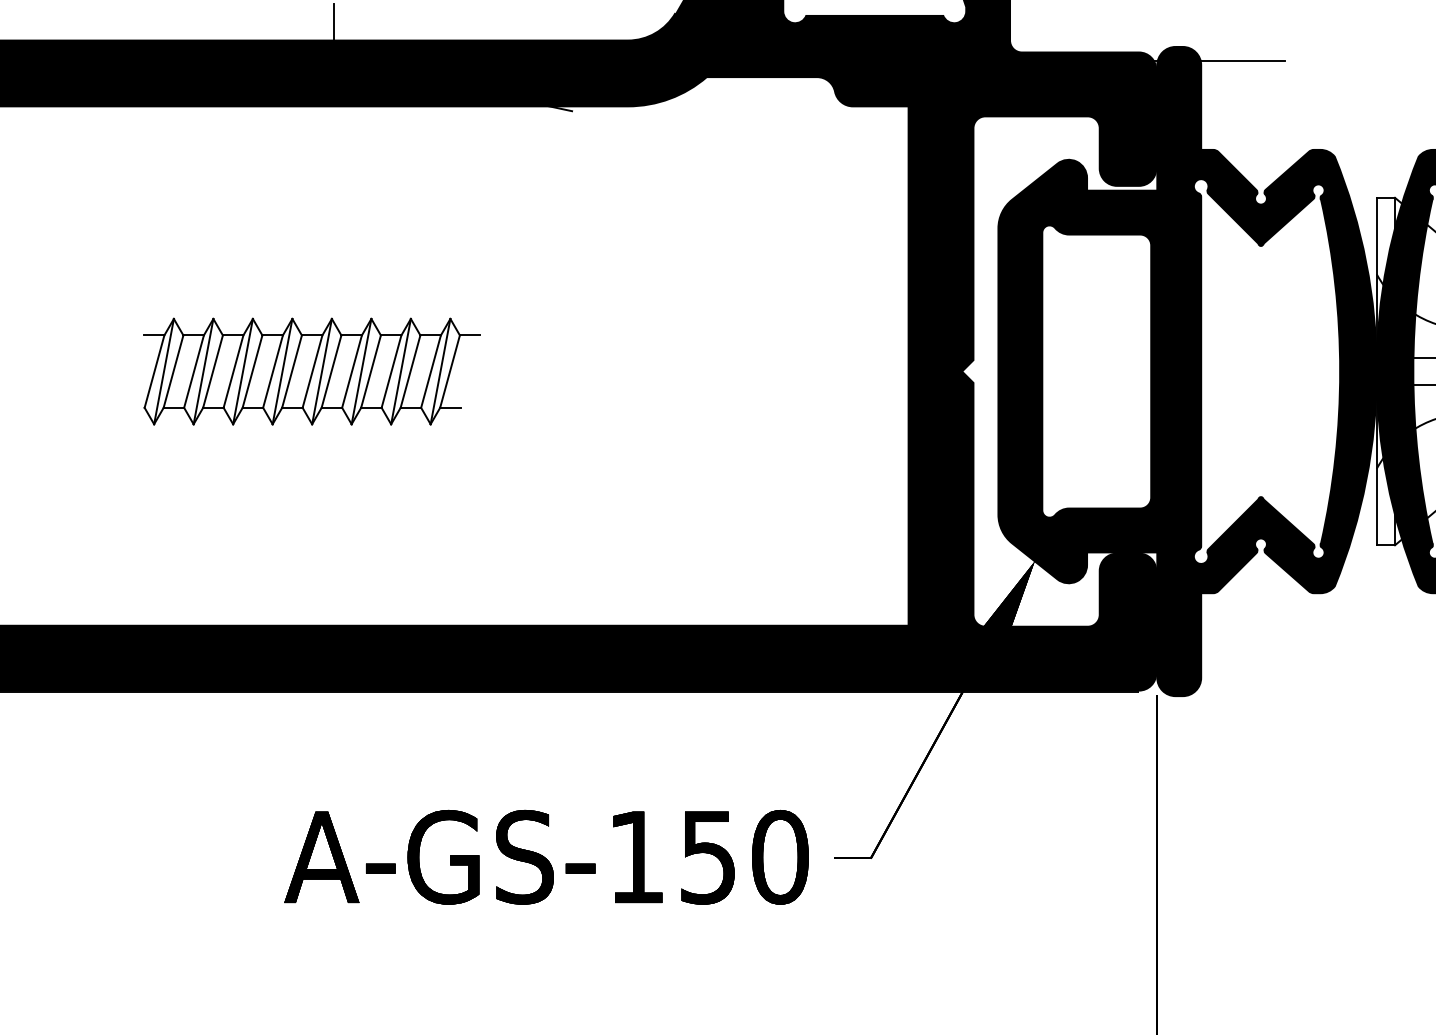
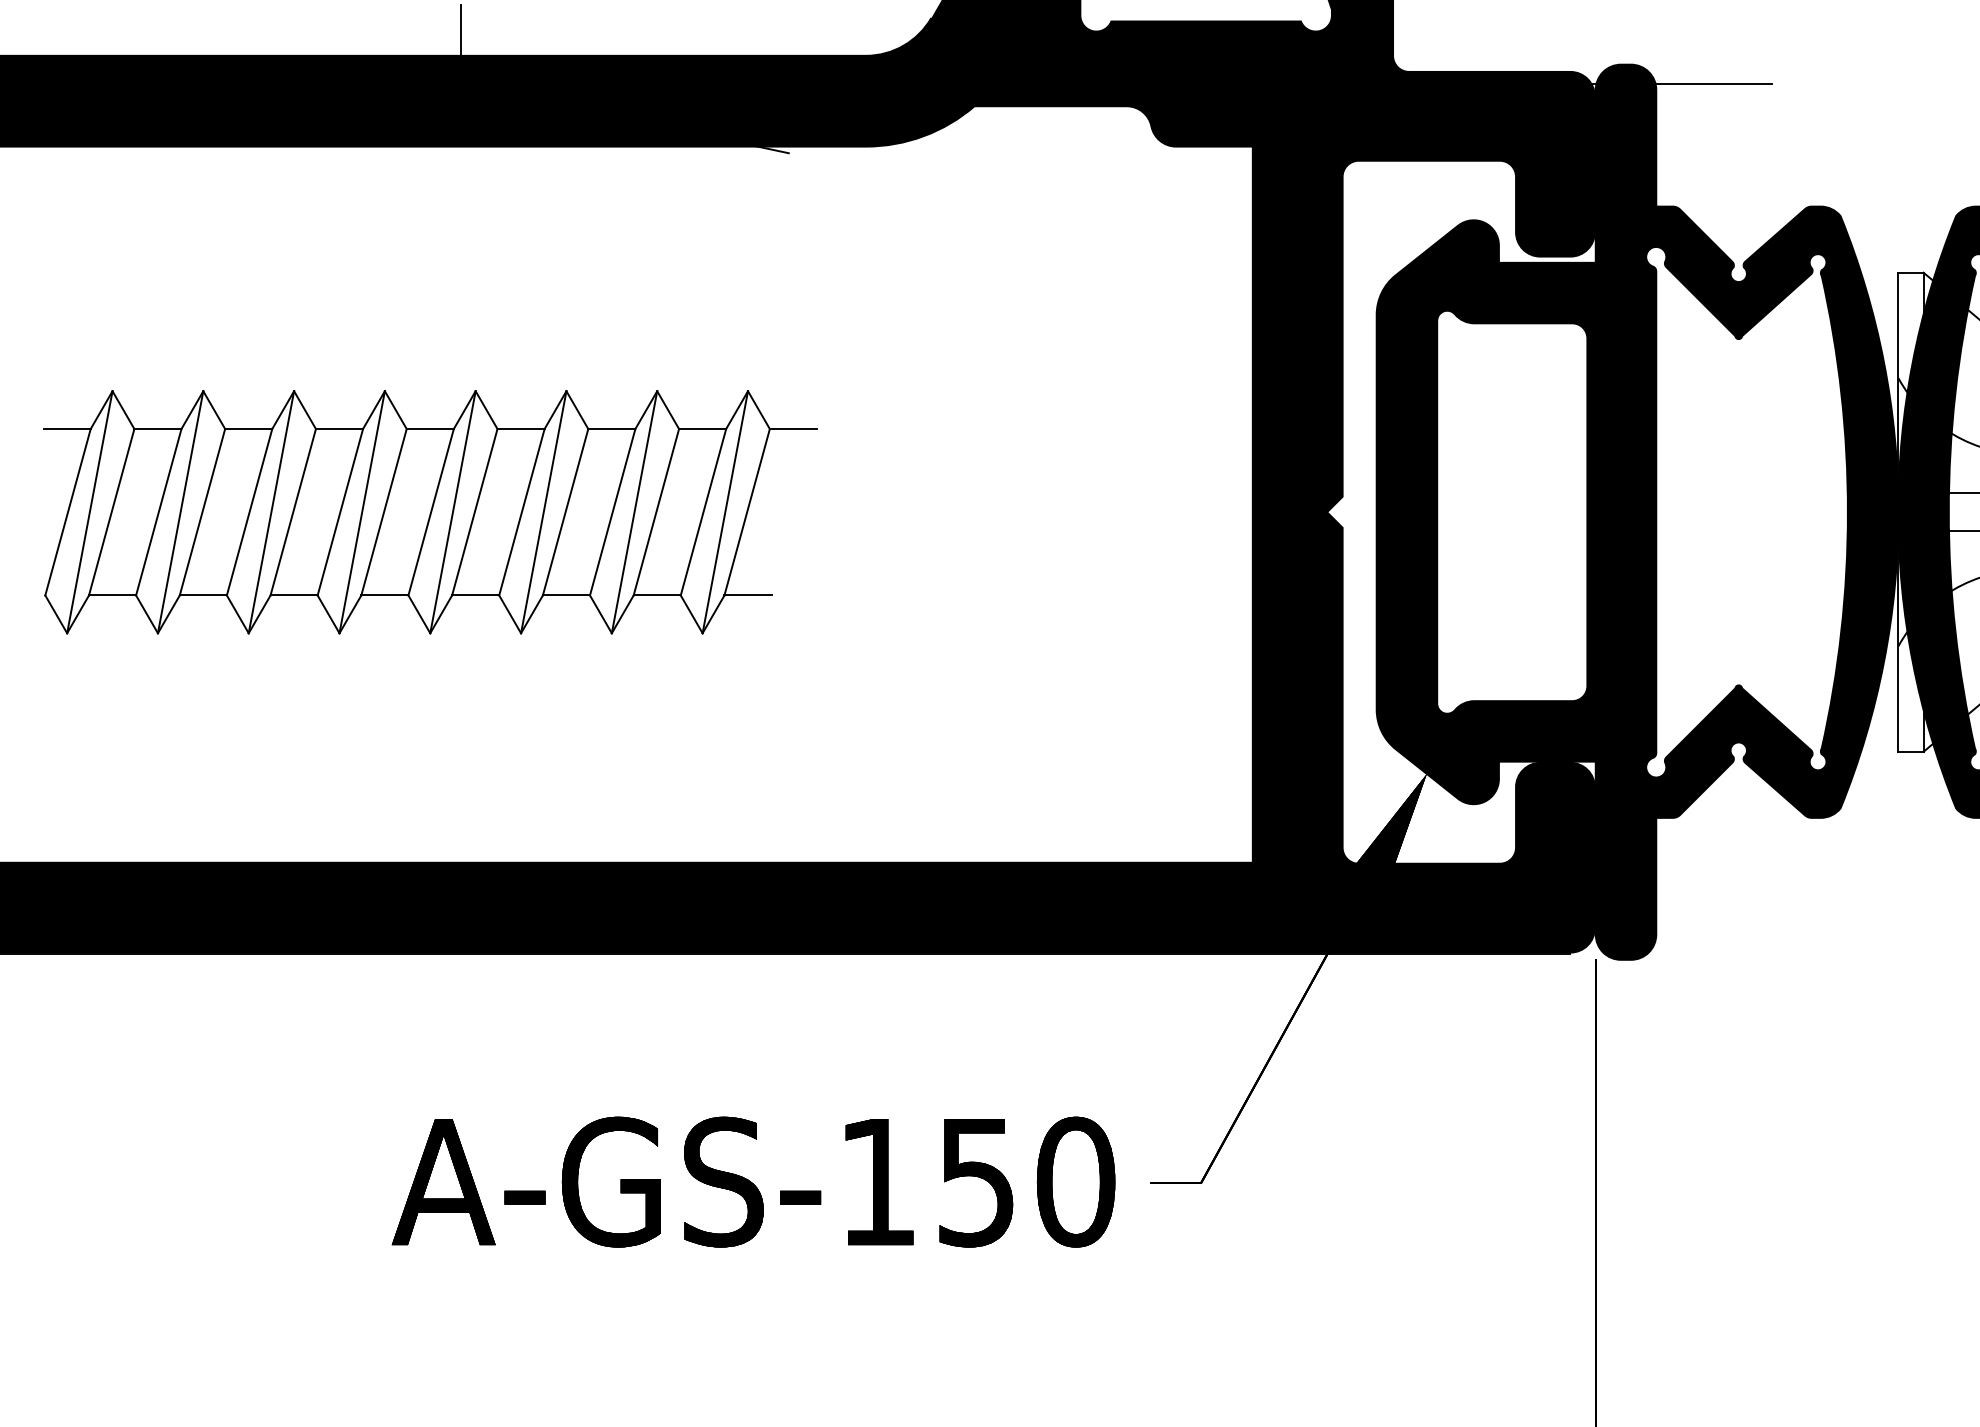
part: (312, 371) -> (430, 512), size x1.67

